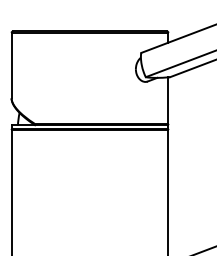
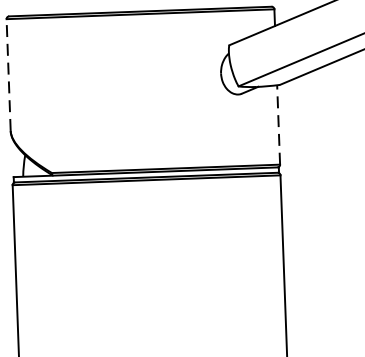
line: (11, 65) -> (8, 74), solid -> dashed
line: (168, 100) -> (278, 124), solid -> dashed

